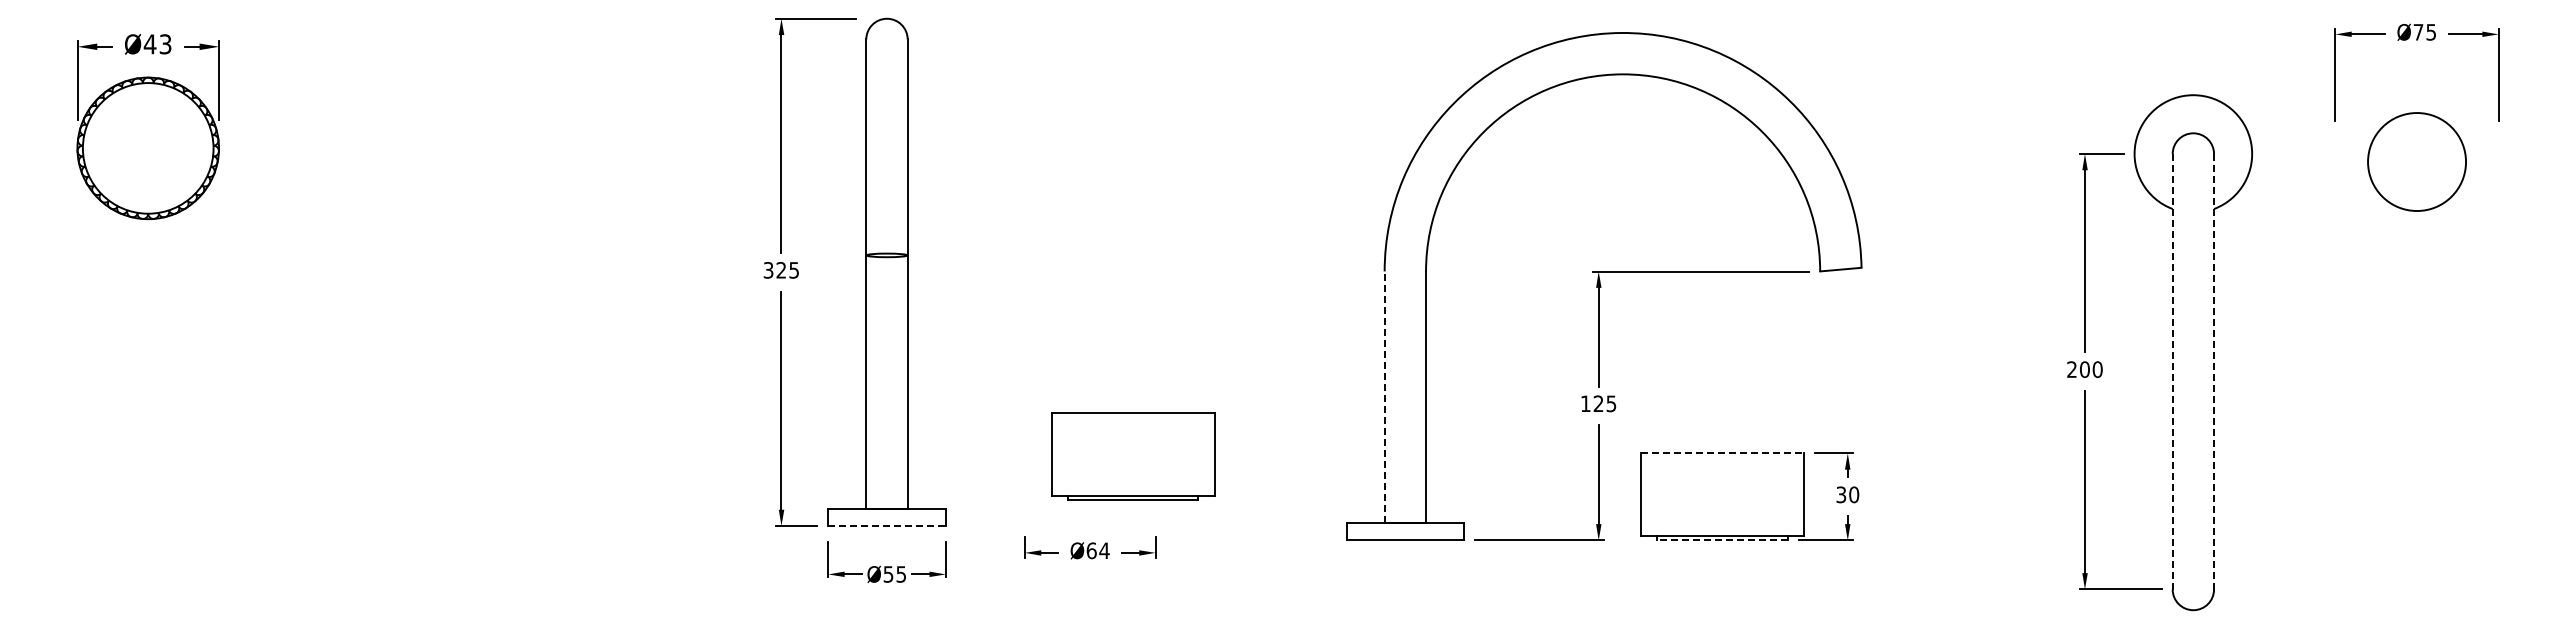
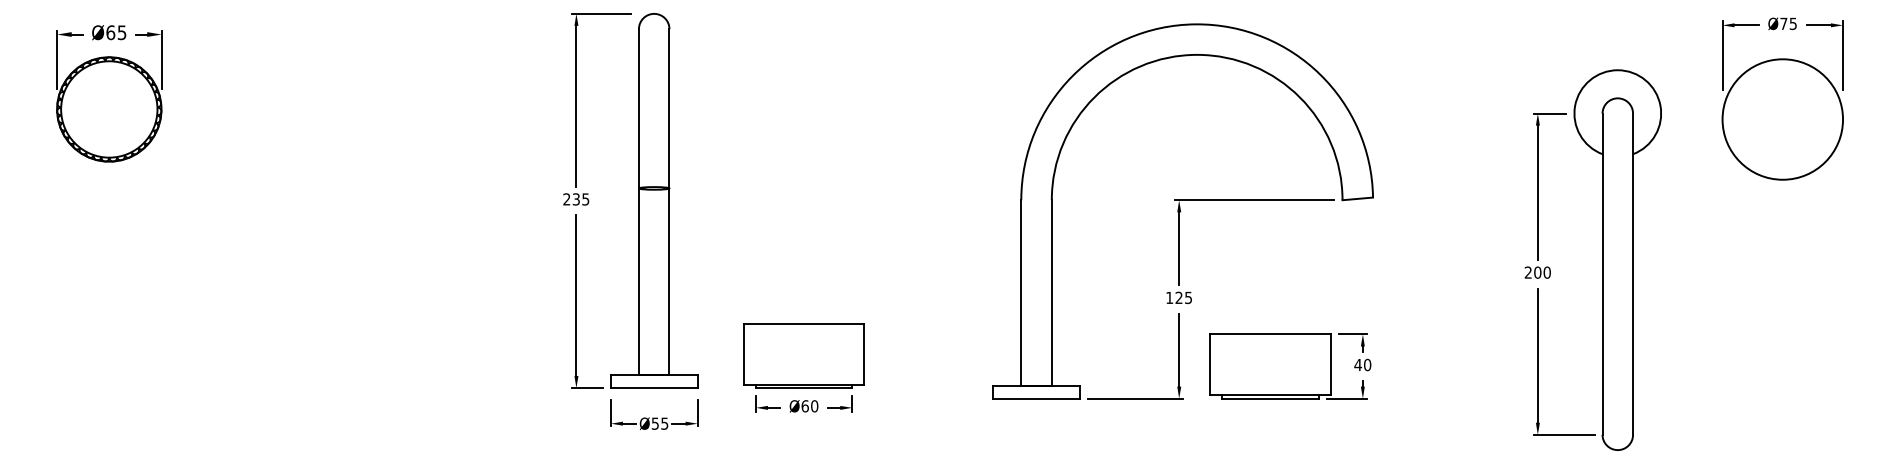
text: (157, 44) -> (116, 32), Ø43 -> Ø65
circle: (2416, 161) -> (1782, 119), size x1.67
text: (774, 270) -> (571, 199), 325 -> 235
line: (2172, 371) -> (1602, 274), dashed -> solid
line: (2214, 371) -> (1633, 274), dashed -> solid
line: (1384, 397) -> (1021, 293), dashed -> solid
line: (1722, 453) -> (1270, 334), dashed -> solid
part: (1133, 456) -> (804, 355), moved
text: (1841, 494) -> (1358, 364), 30 -> 40
line: (886, 526) -> (653, 388), dashed -> solid
line: (1722, 540) -> (1270, 398), dashed -> solid
text: (1104, 550) -> (814, 406), Ø64 -> Ø60

